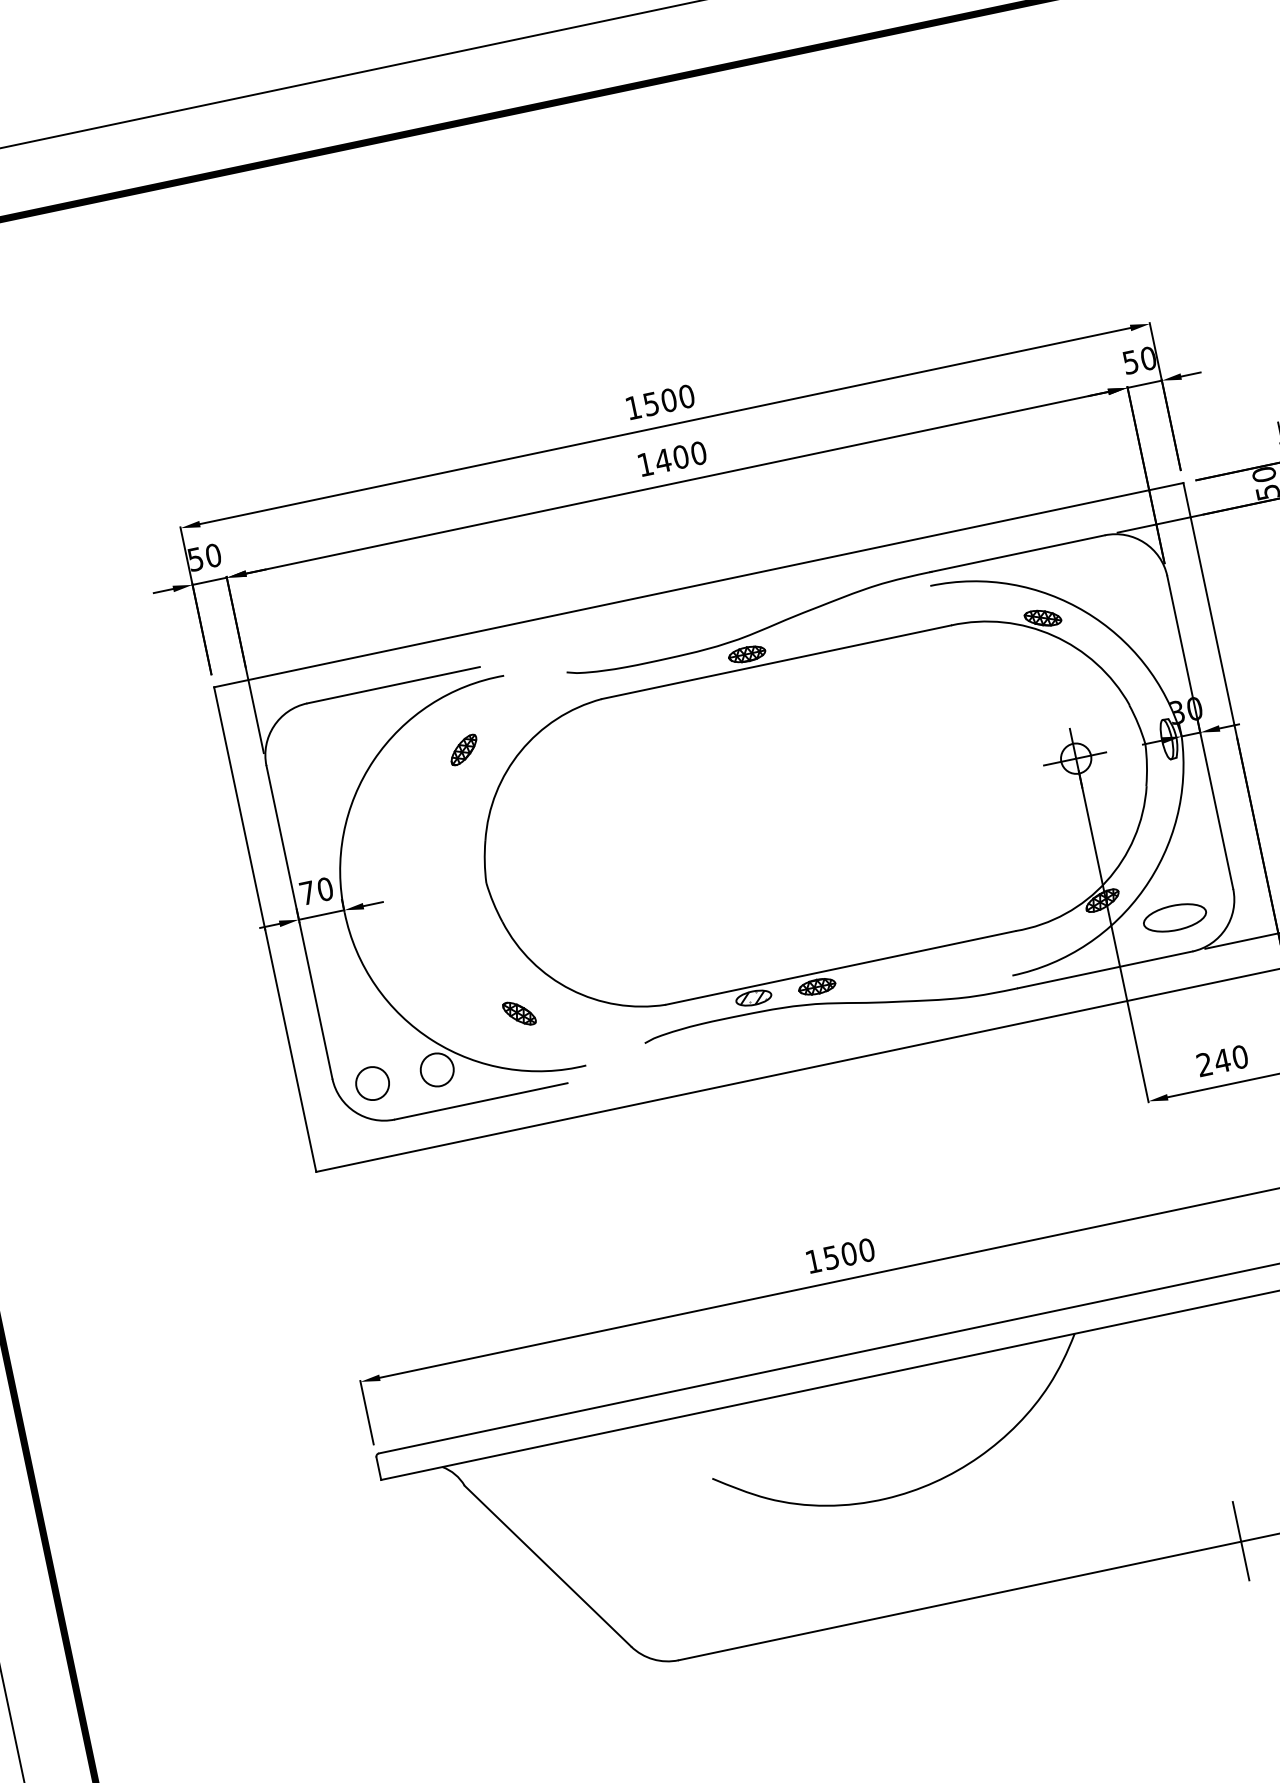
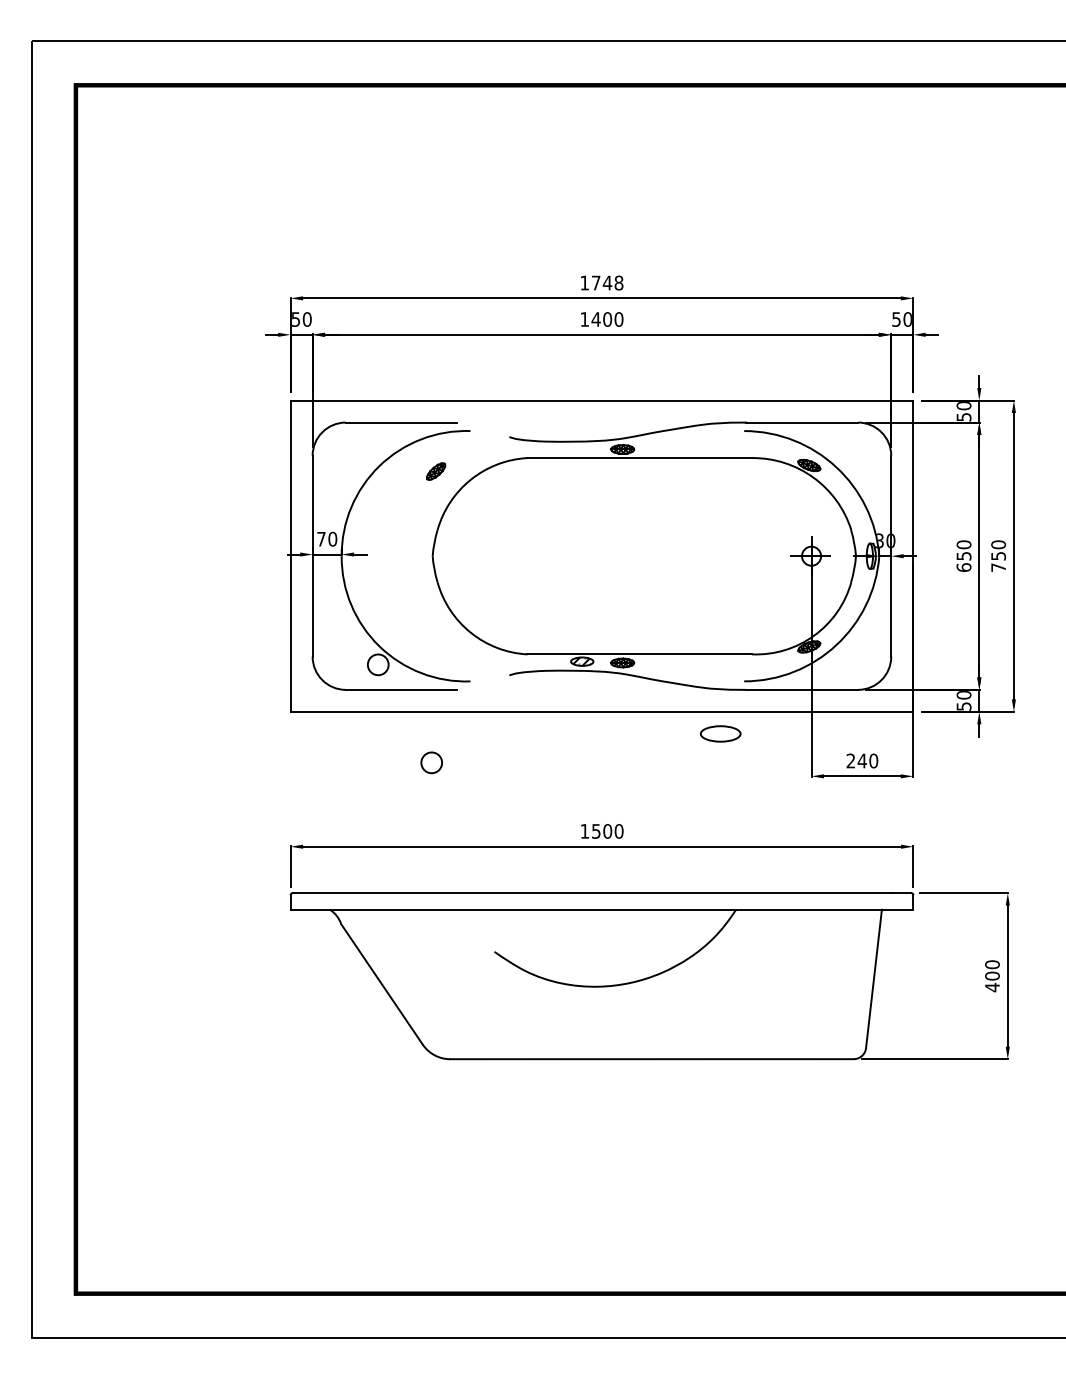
text: (668, 399) -> (607, 282), 1500 -> 1748
part: (1174, 917) -> (720, 733), moved
part: (519, 1012) -> (436, 640), removed
circle: (372, 1083) -> (431, 762), moved
line: (1240, 1540) -> (811, 1058), removed

